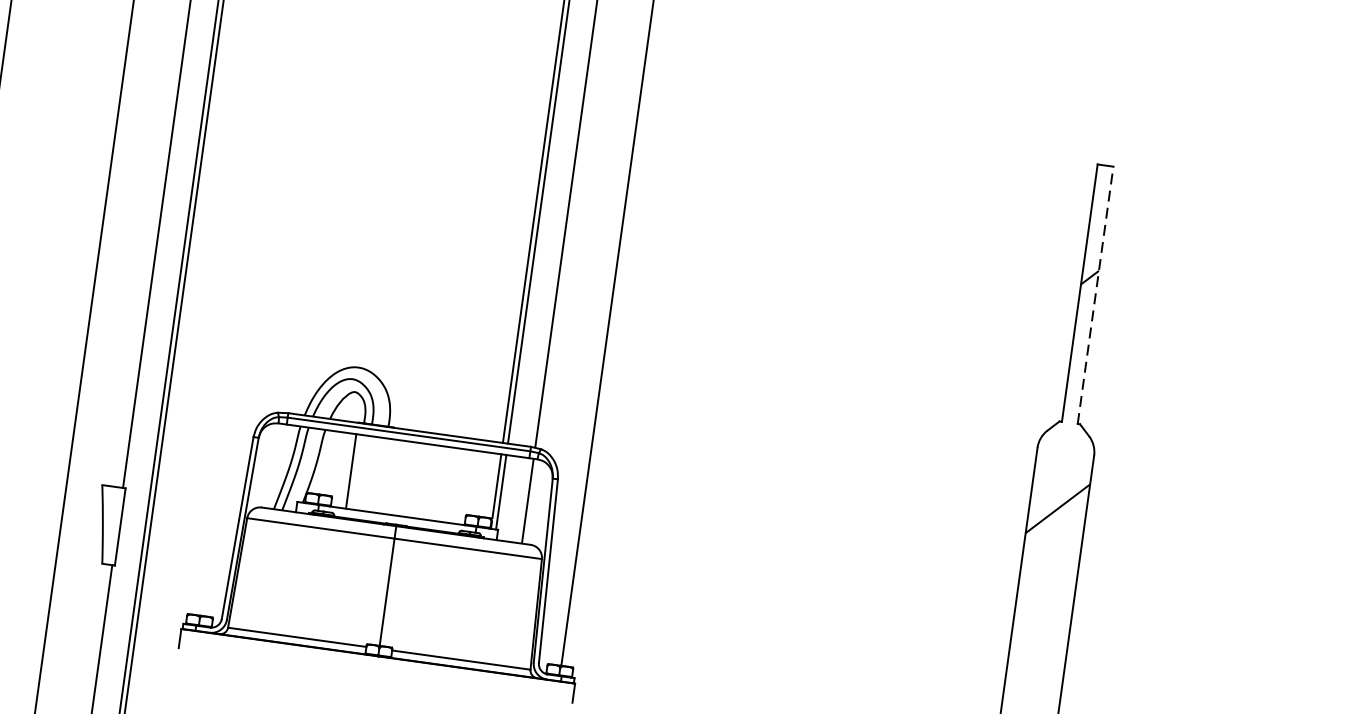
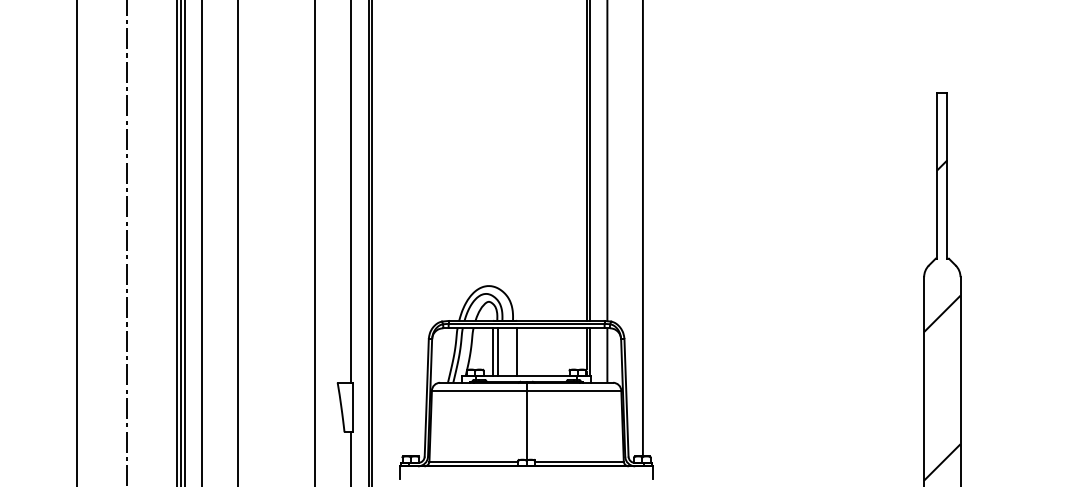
line: (1095, 296) -> (947, 176), dashed -> solid
line: (357, 472) -> (497, 352), added
line: (387, 476) -> (516, 352), added

